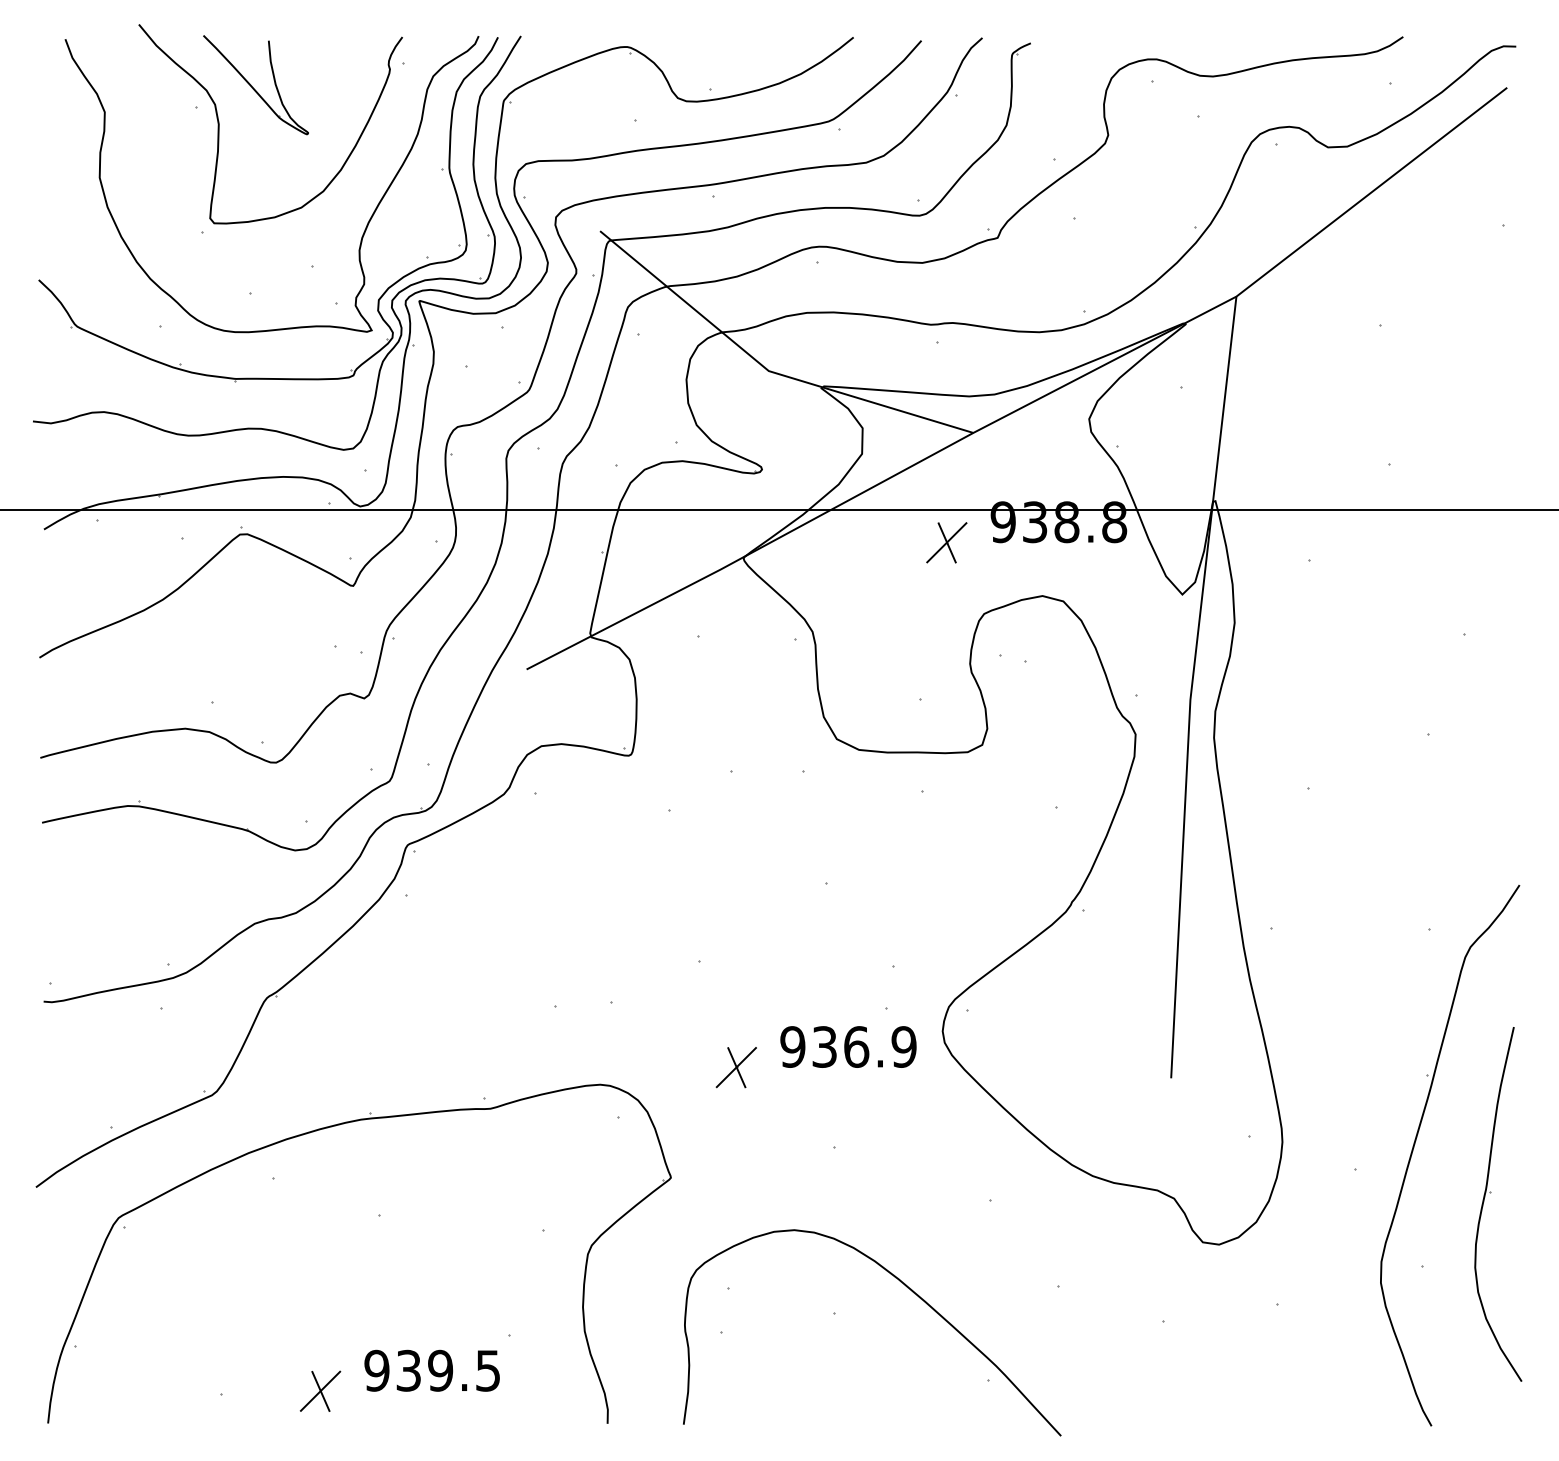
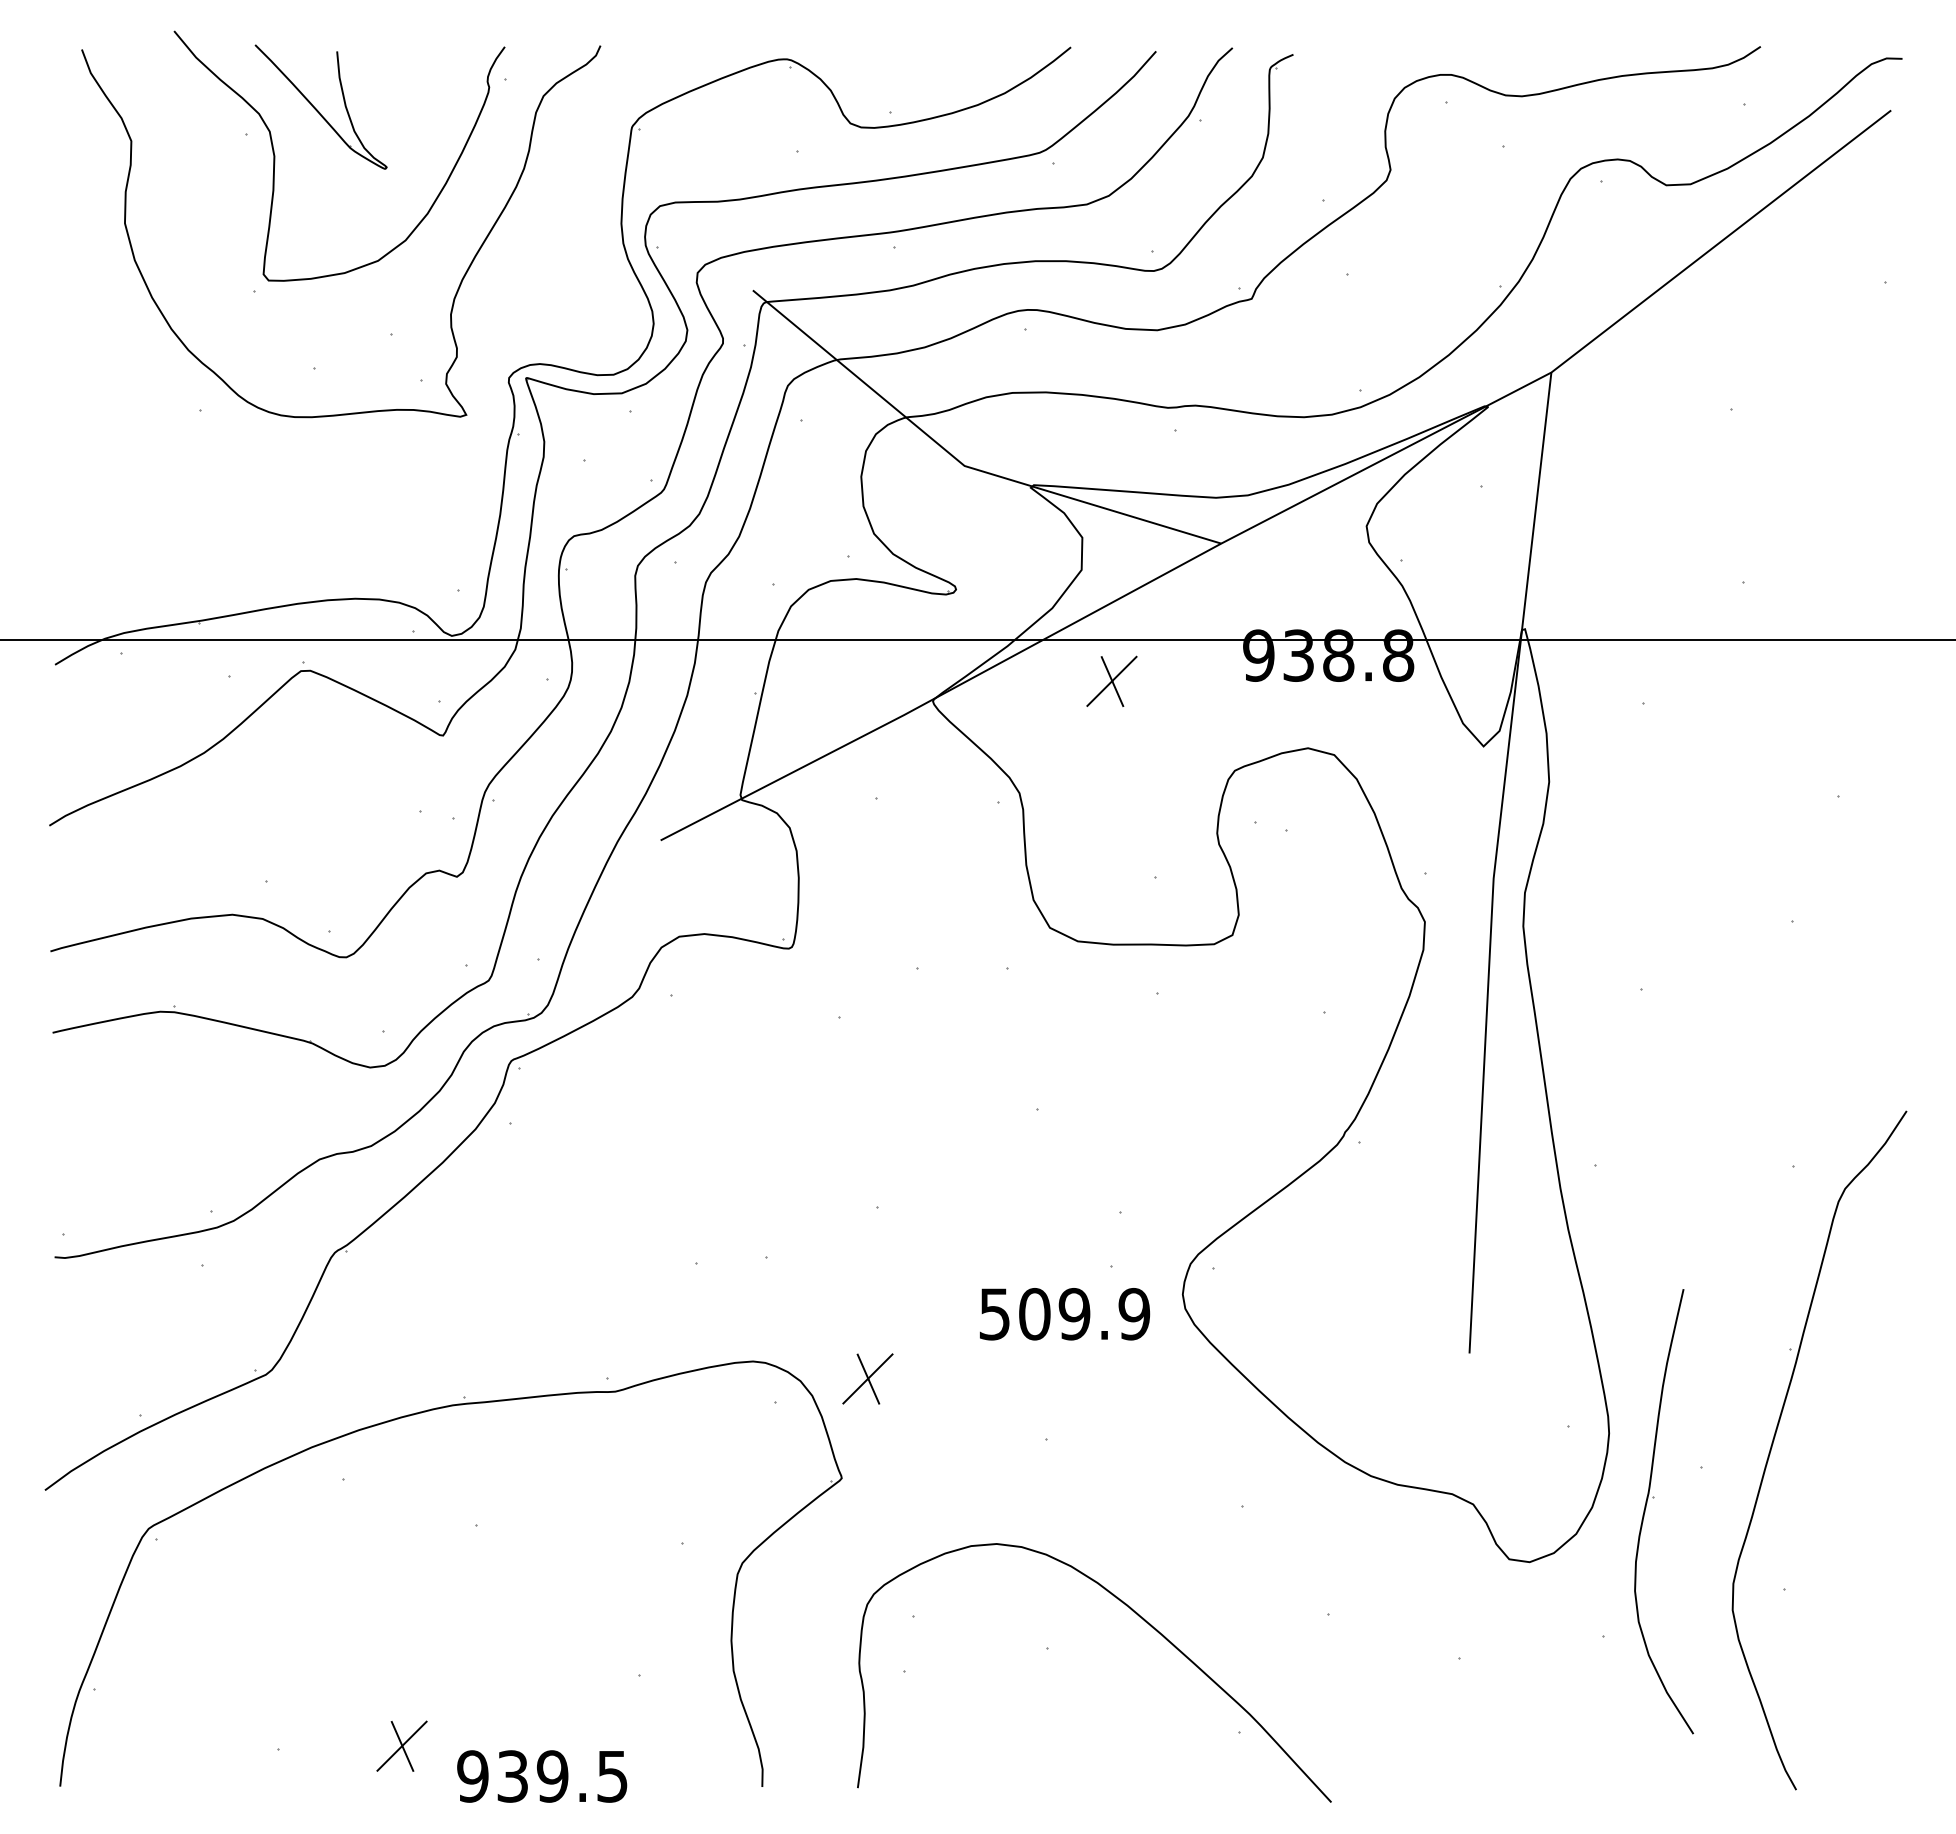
part: (379, 298) -> (475, 374), removed
part: (946, 542) -> (1111, 680), moved
text: (824, 1047) -> (1034, 1314), 936.9 -> 509.9
part: (736, 1067) -> (867, 1378), moved
part: (1489, 1193) -> (1653, 1498), moved
text: (432, 1370) -> (542, 1776), moved

